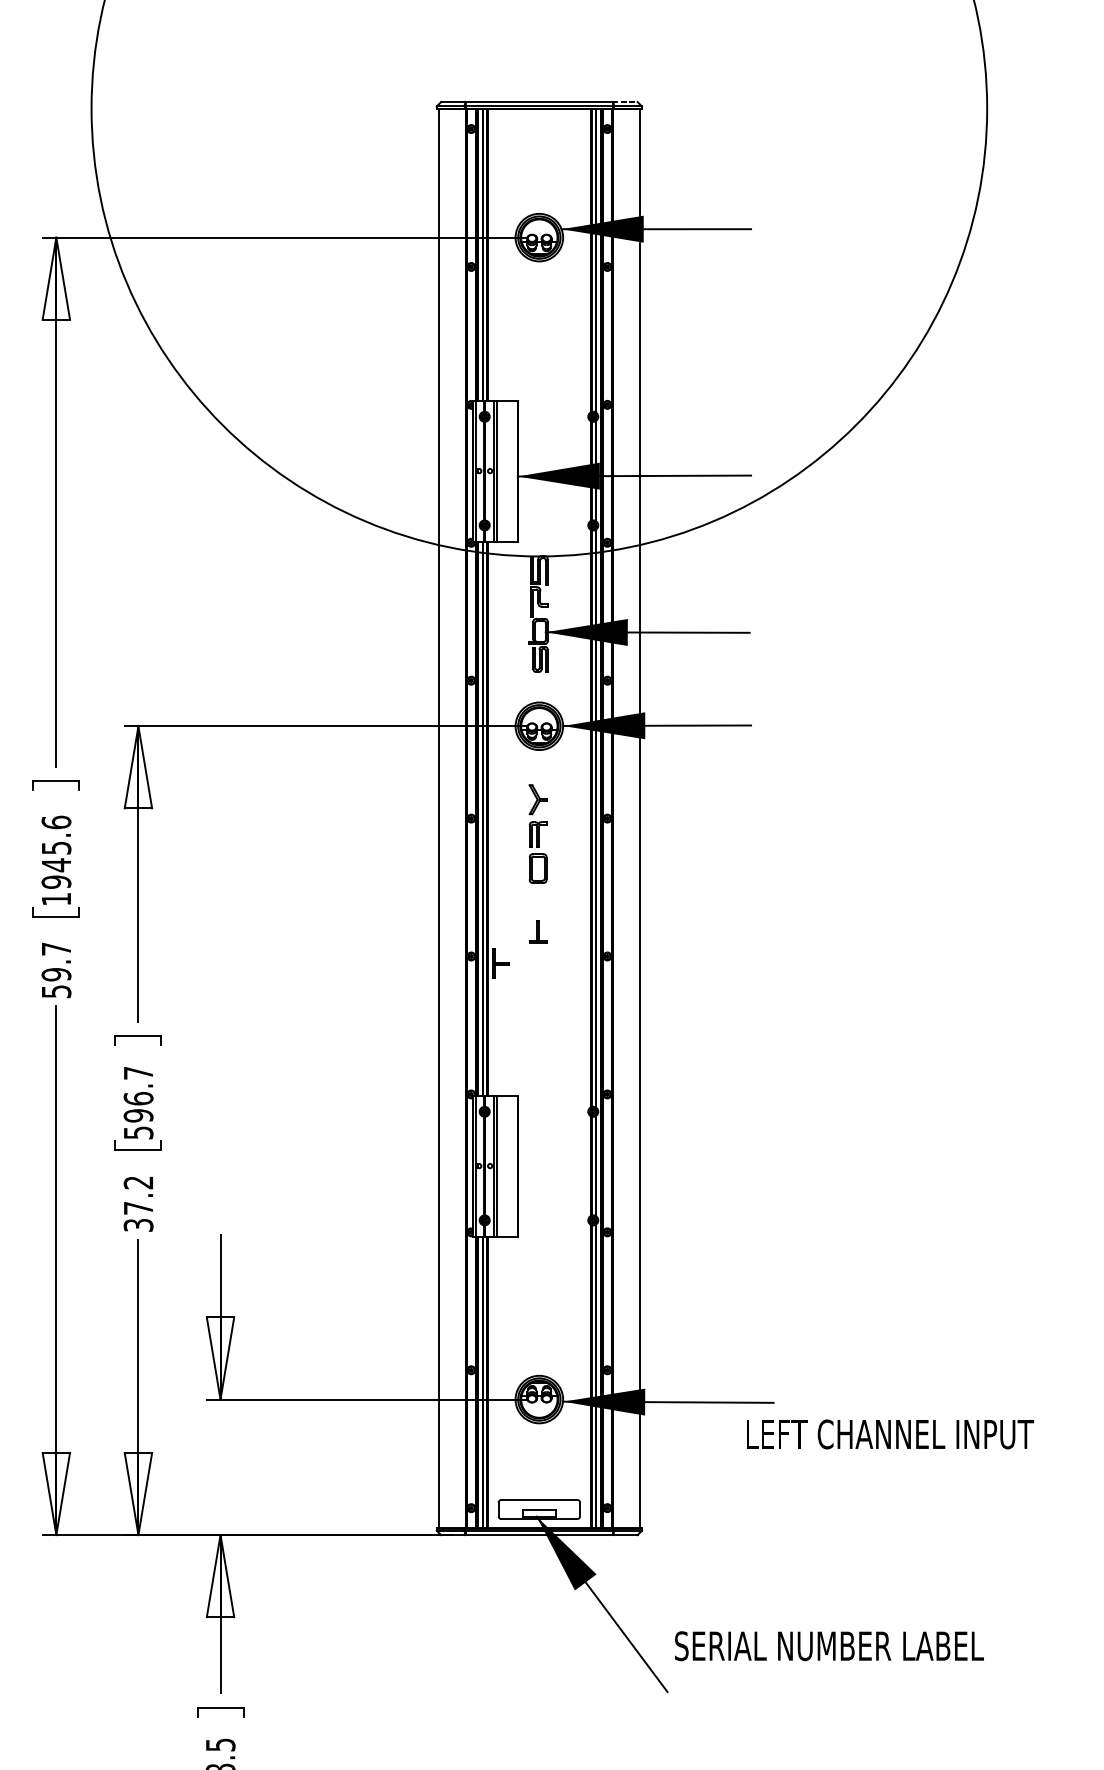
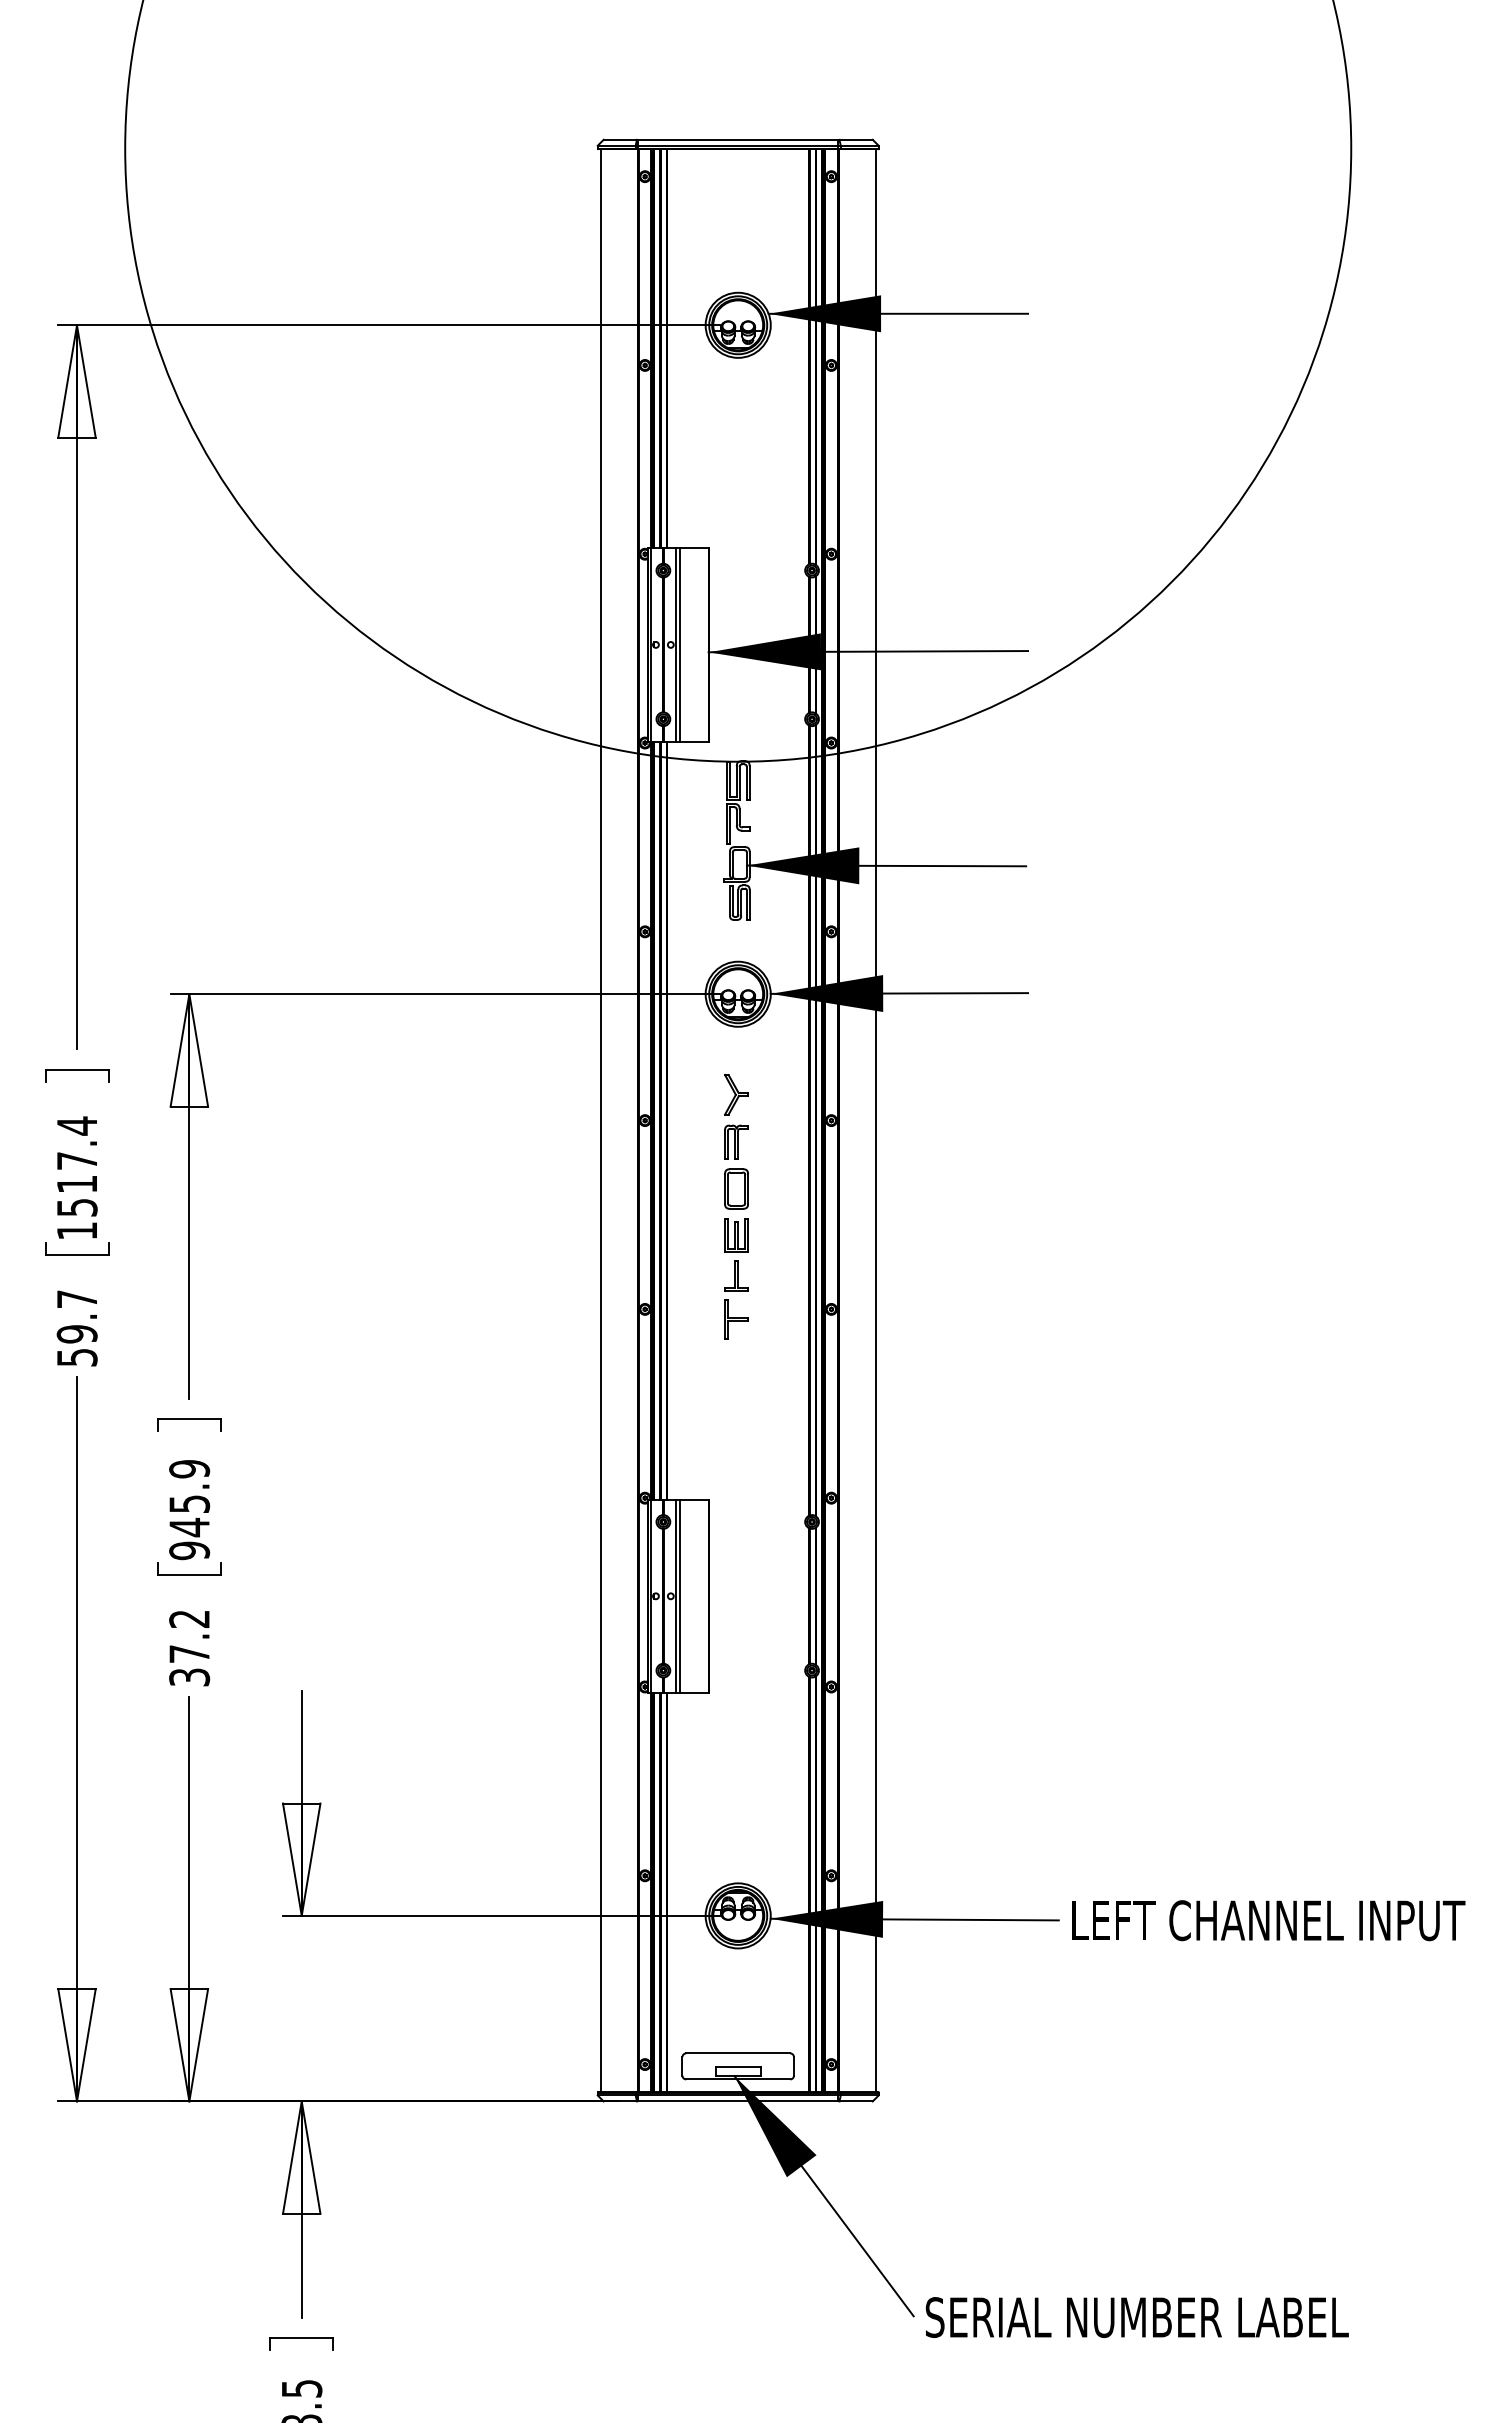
line: (625, 101) -> (856, 139), dashed -> solid
text: (55, 852) -> (76, 1166), 1945.6 -> 1517.4
part: (538, 902) -> (736, 1235), added
part: (500, 963) -> (736, 1319), moved
text: (138, 1103) -> (189, 1510), 596.7 -> 945.9
text: (890, 1434) -> (1268, 1920), moved
text: (828, 1646) -> (1136, 2317), moved

